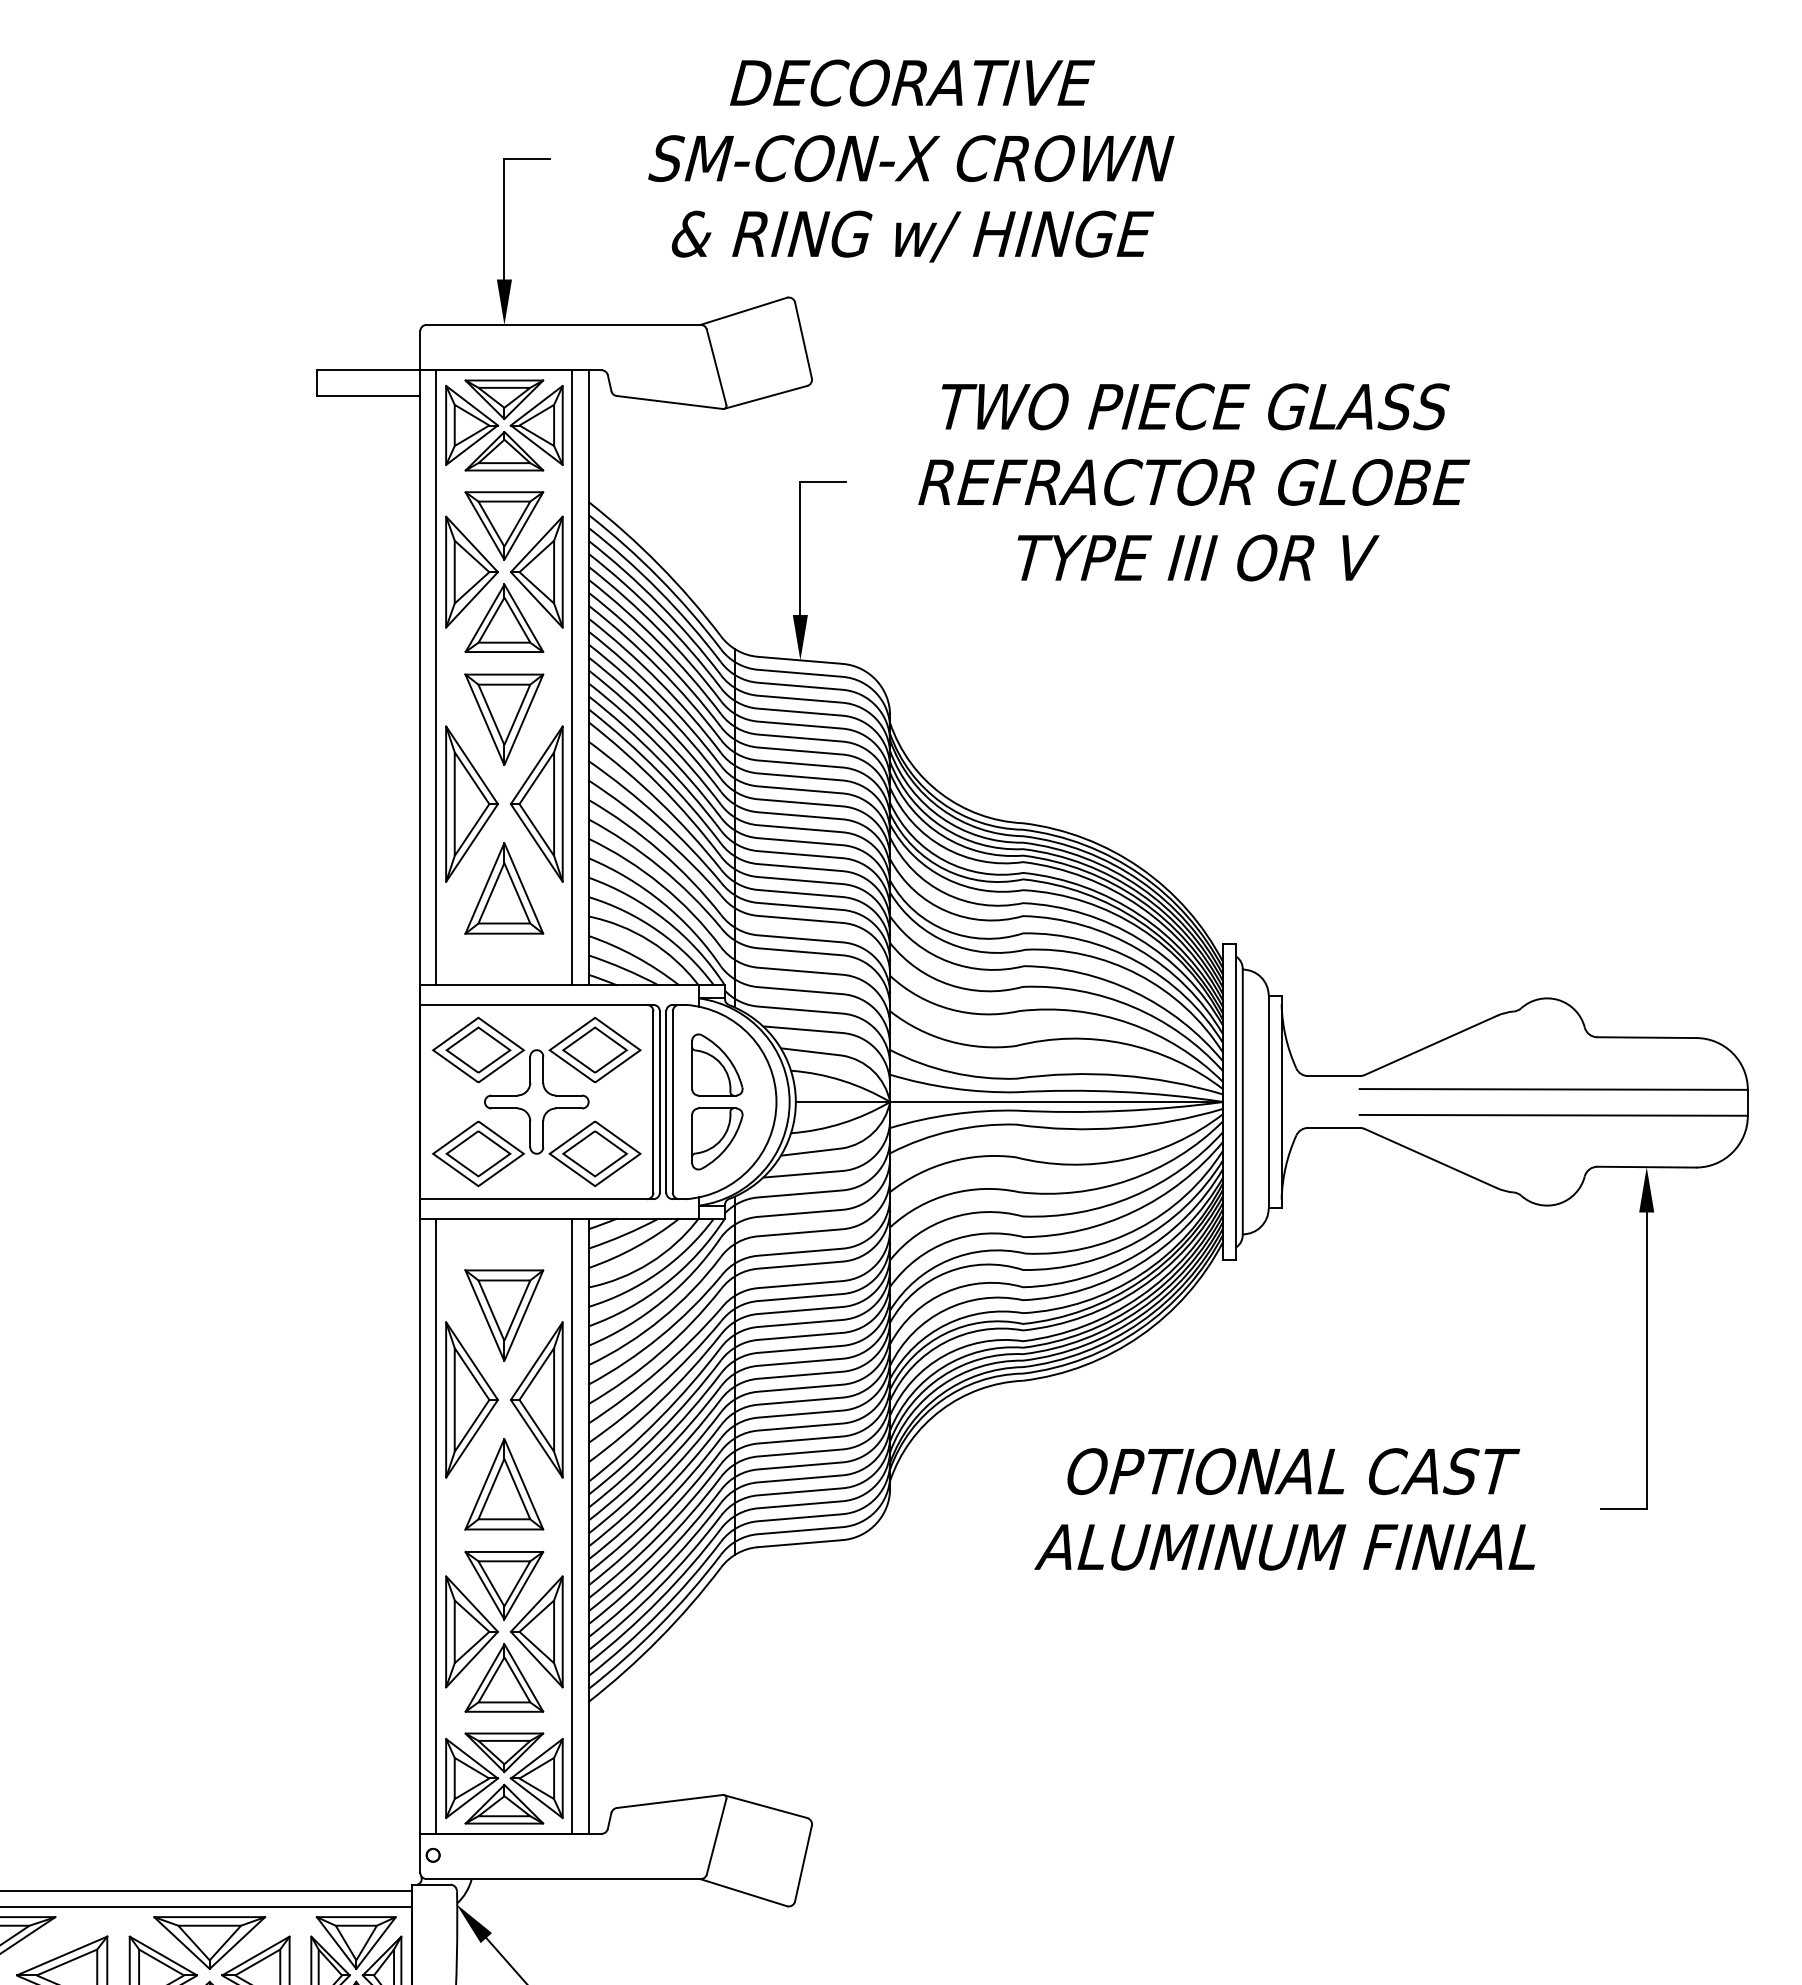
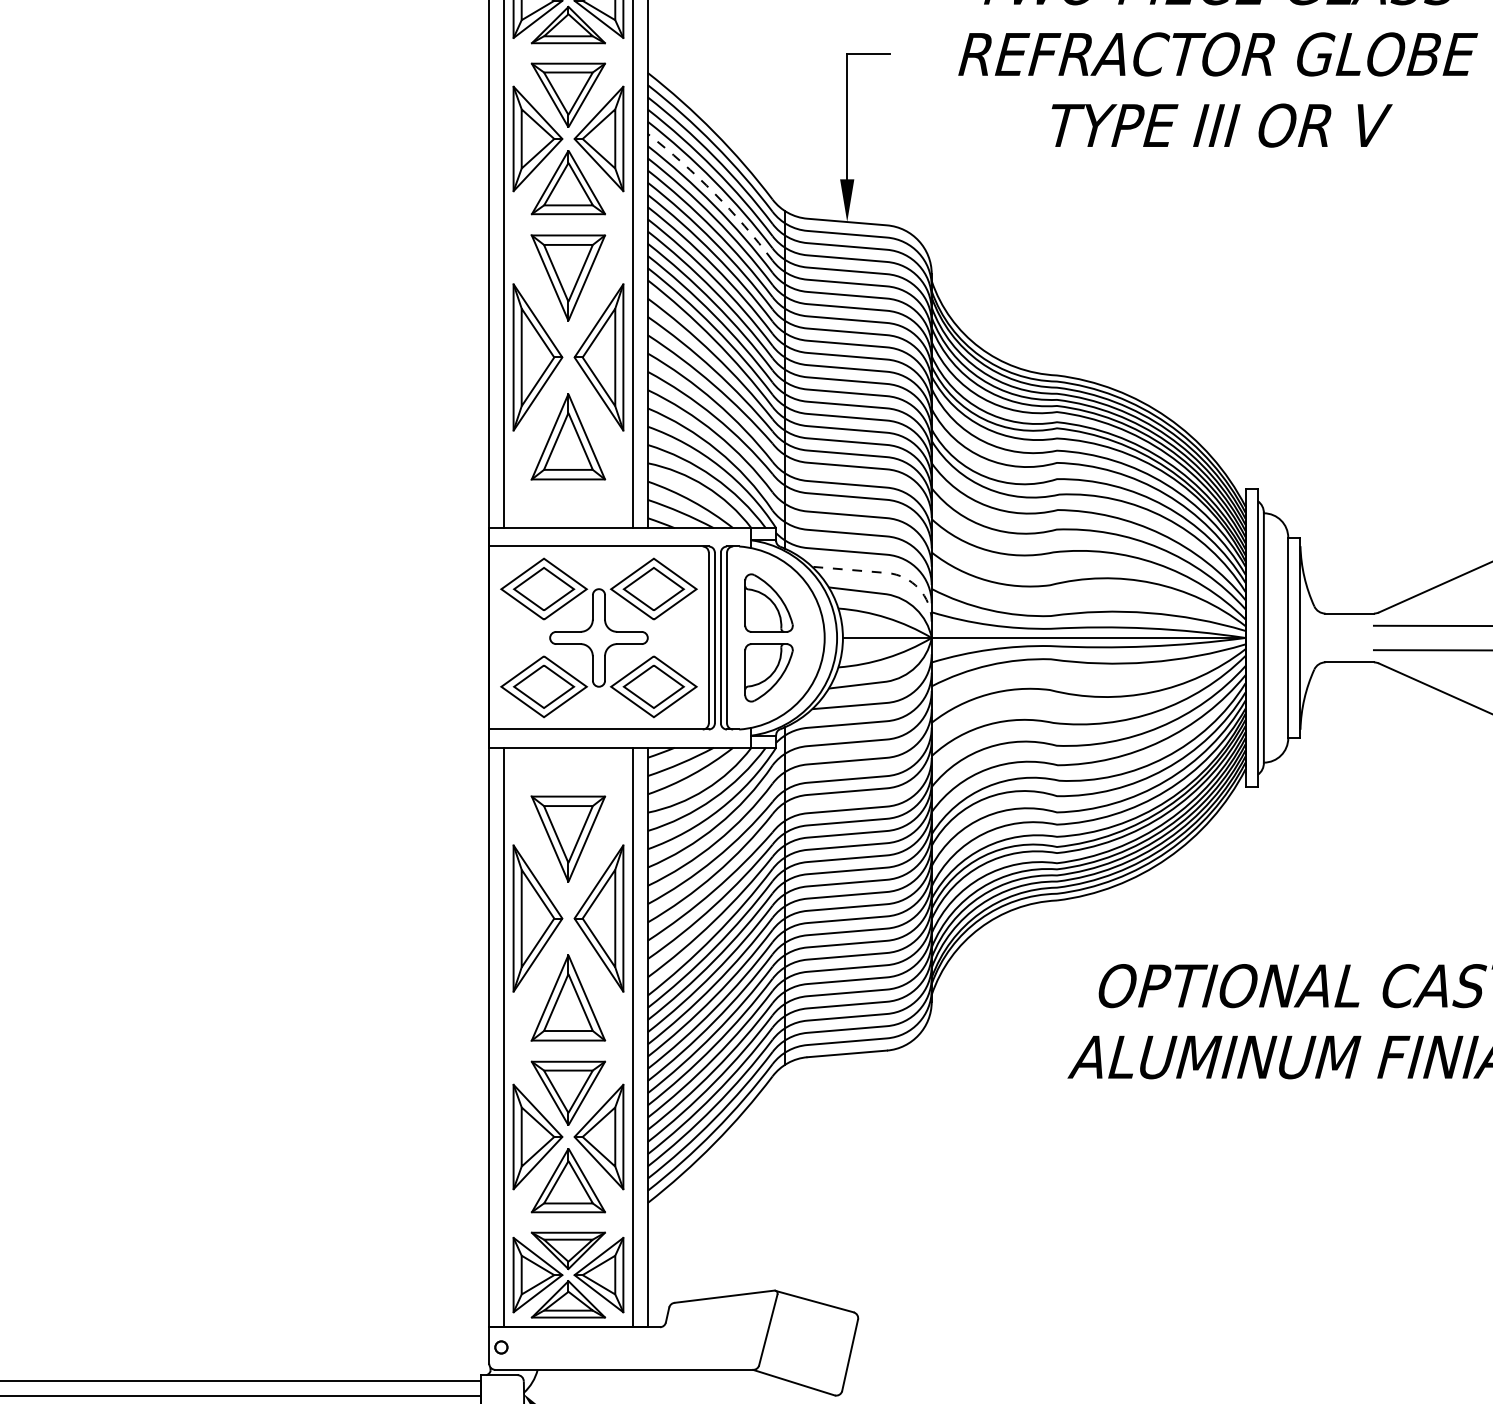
arc: (659, 629) -> (714, 192), solid -> dashed
line: (848, 1033) -> (892, 573), solid -> dashed

